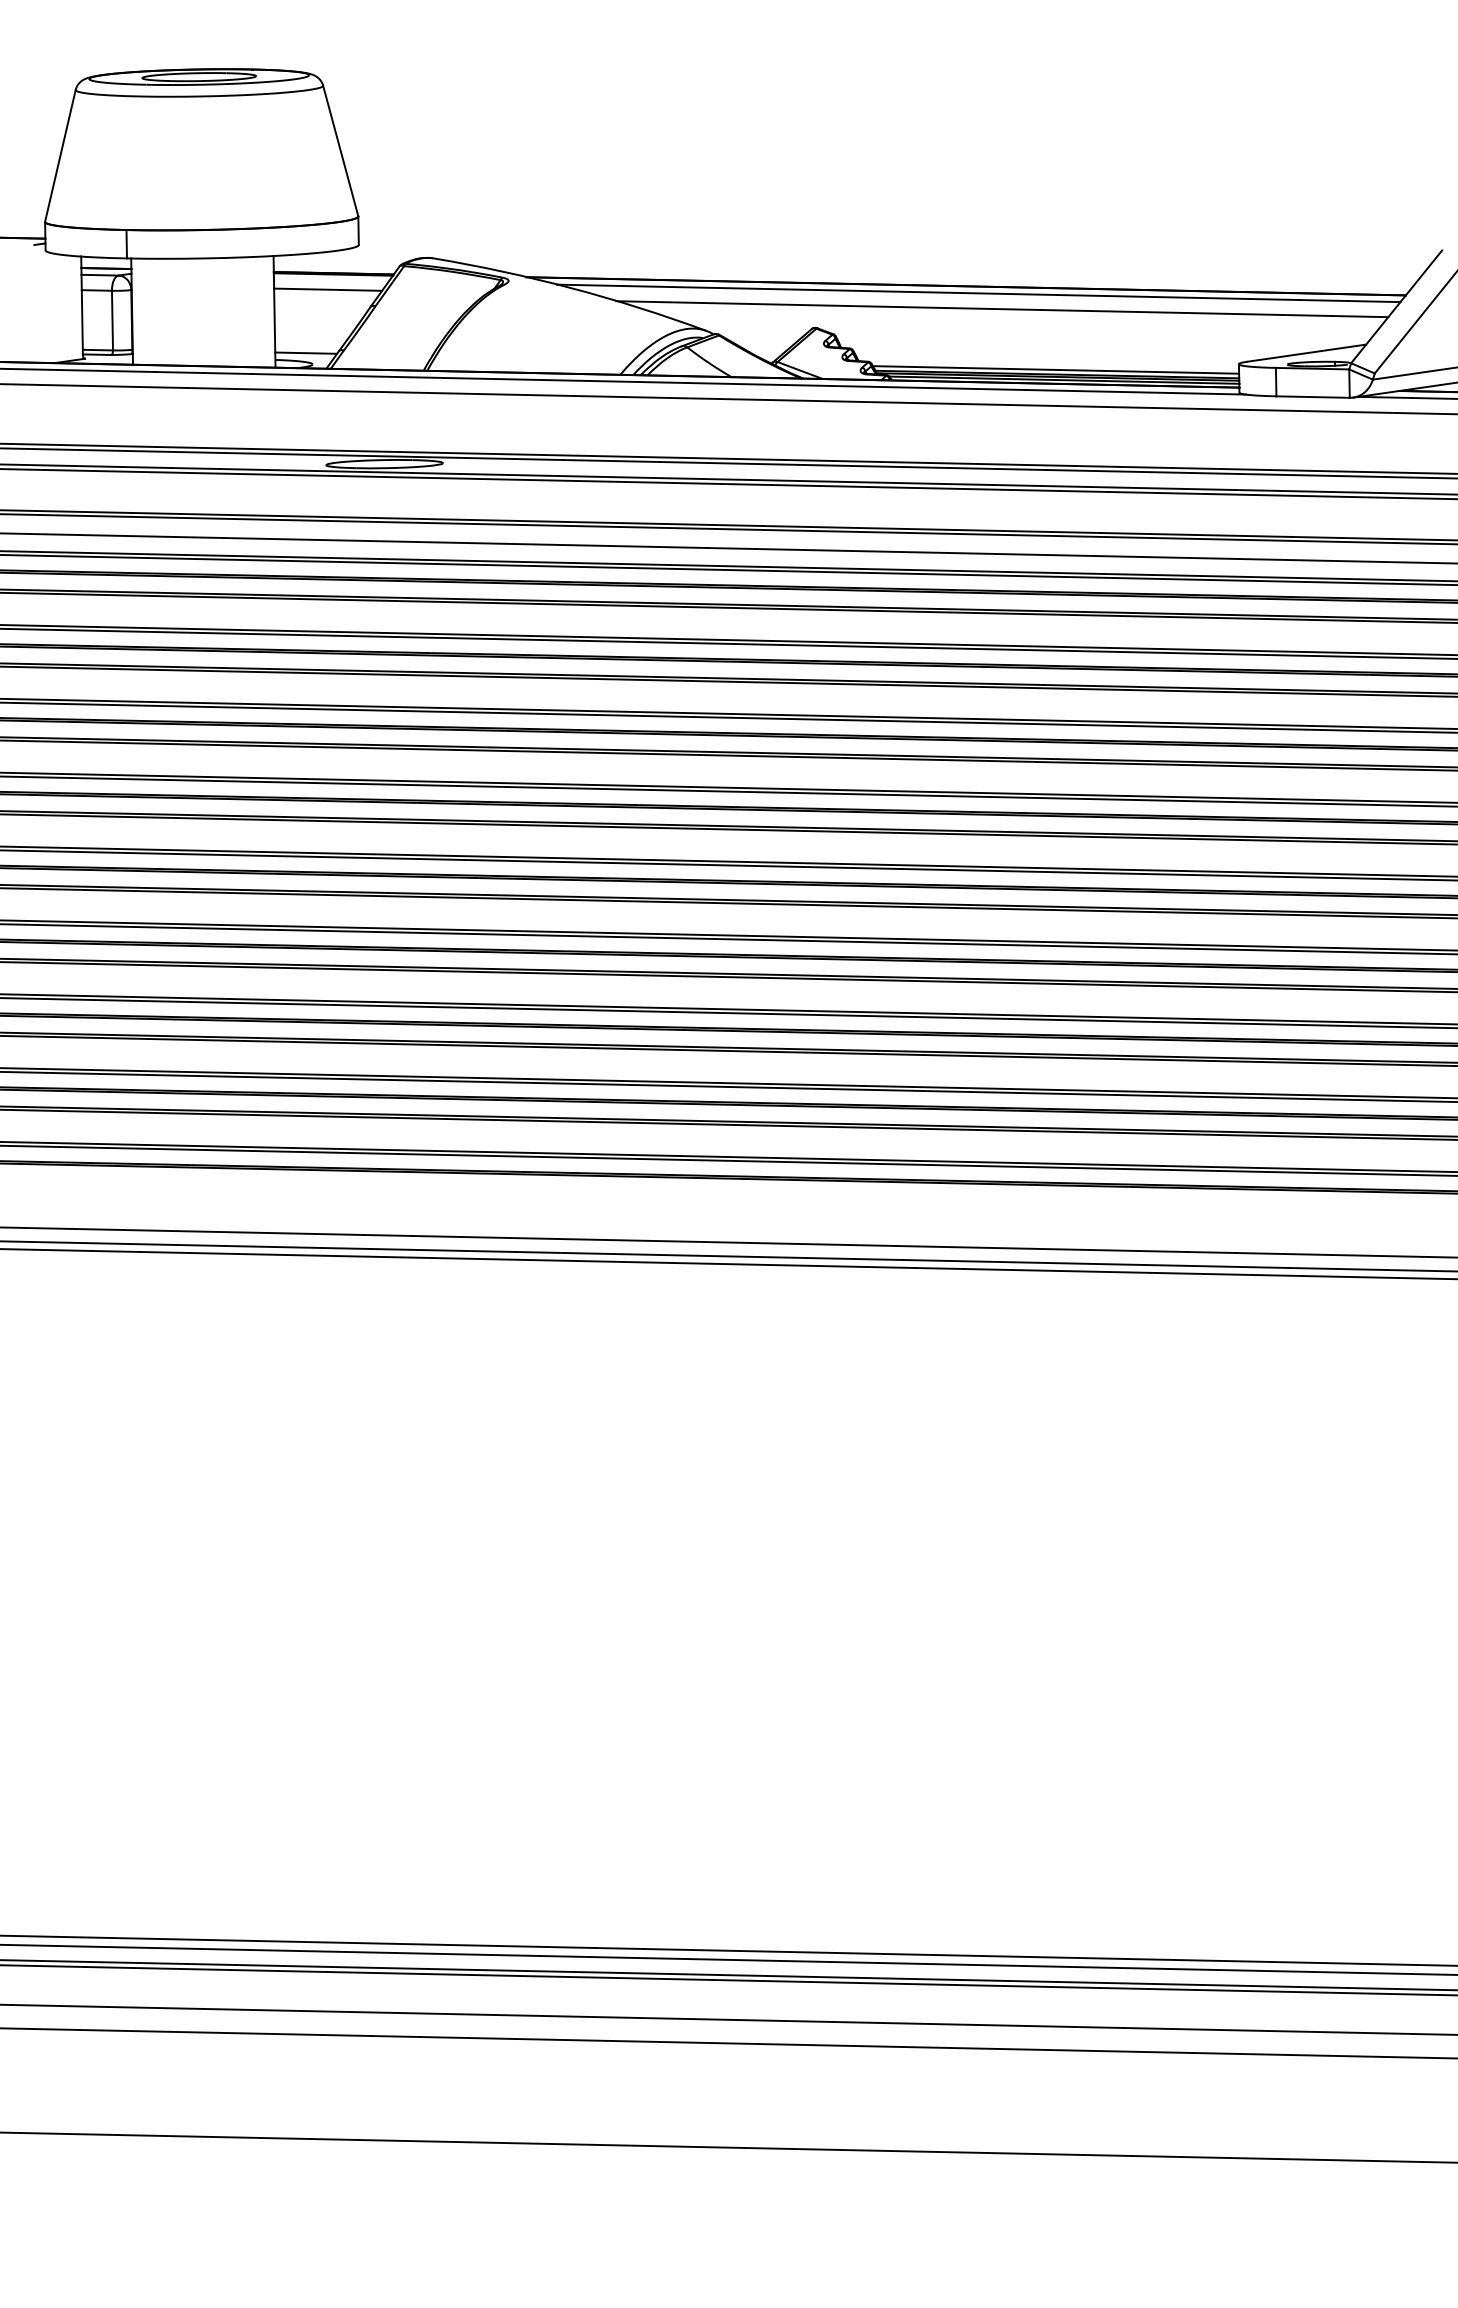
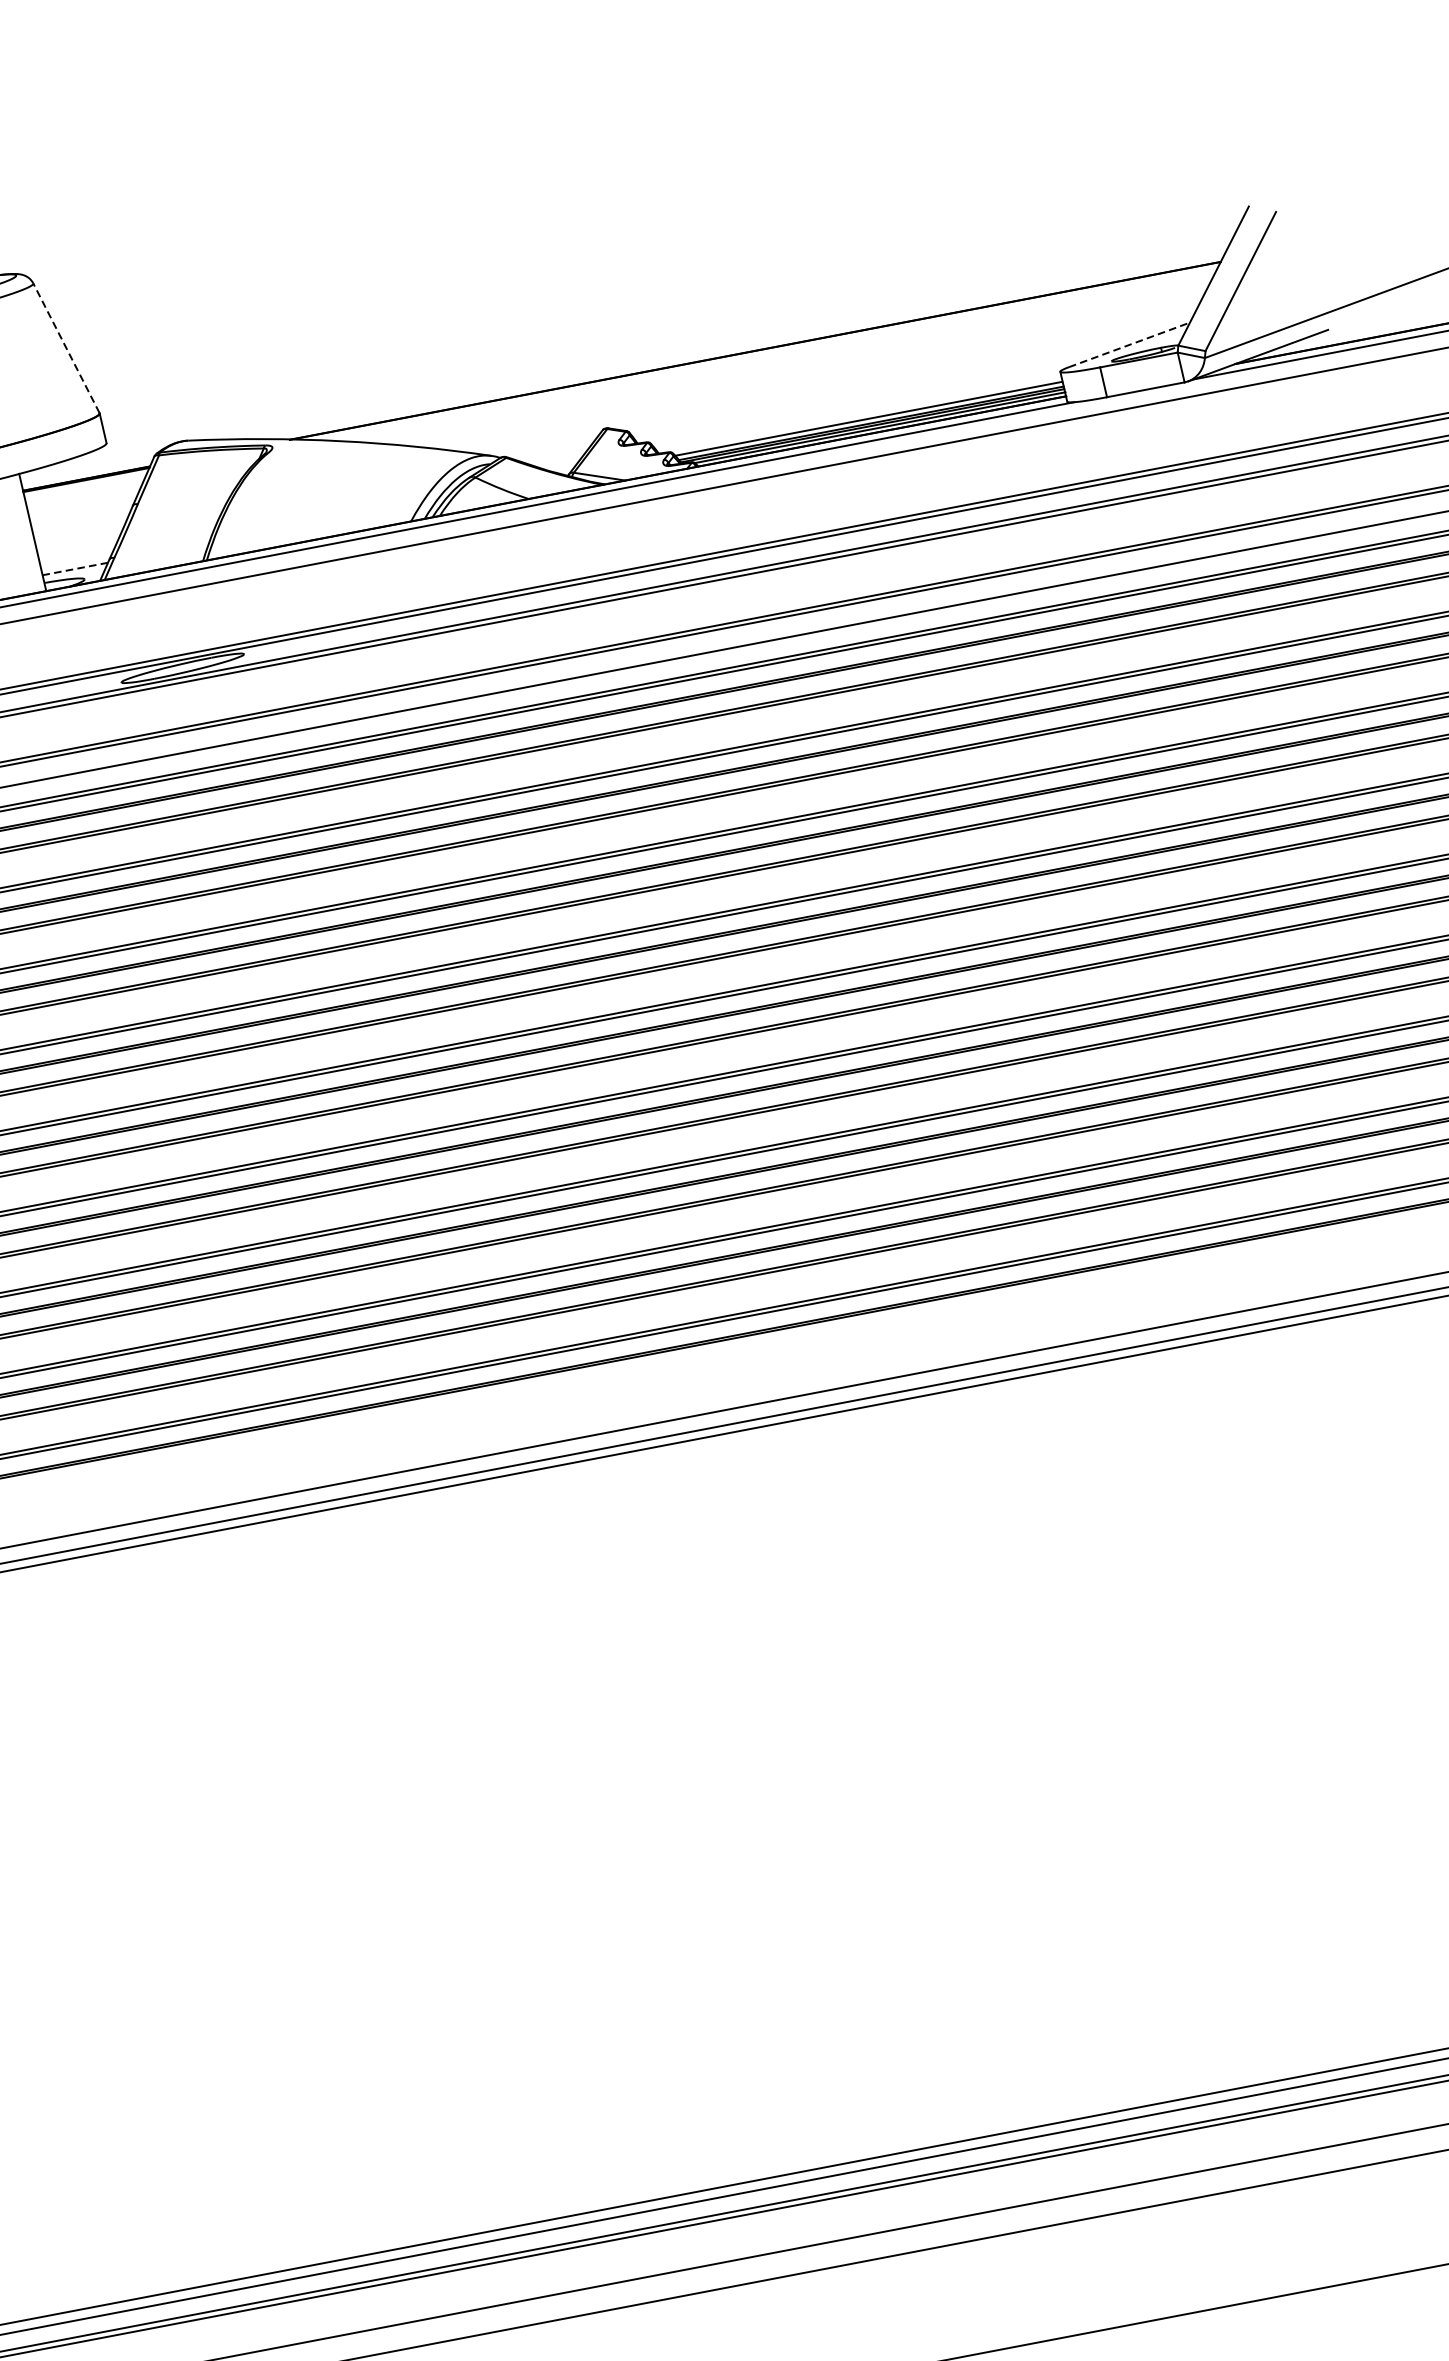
line: (340, 150) -> (66, 347), solid -> dashed
line: (328, 289) -> (84, 496), removed
line: (978, 293) -> (770, 355), removed
line: (1002, 309) -> (799, 367), removed
line: (306, 353) -> (75, 569), solid -> dashed
line: (1306, 353) -> (1129, 345), solid -> dashed

